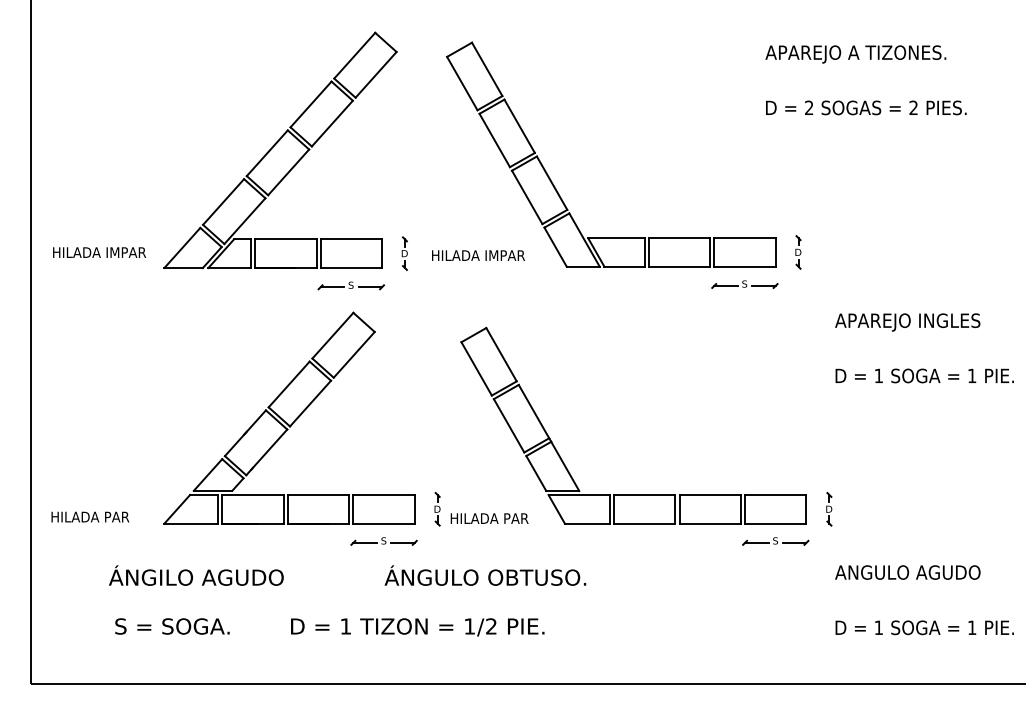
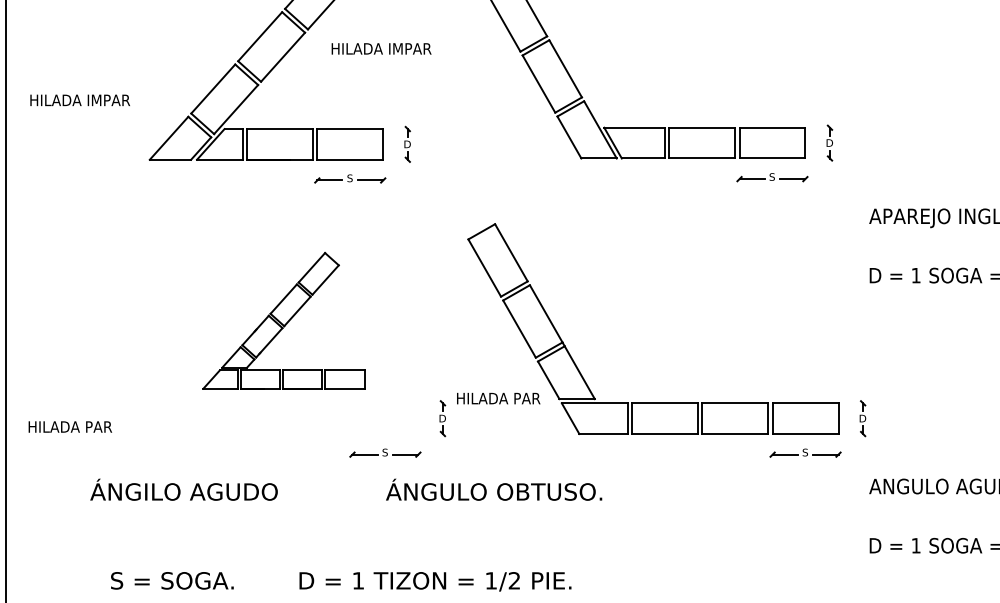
text: (99, 252) -> (80, 100), moved
text: (478, 255) -> (381, 48), moved
part: (289, 417) -> (283, 320), size x0.6
text: (489, 518) -> (498, 398), moved
text: (329, 627) -> (340, 581), moved

